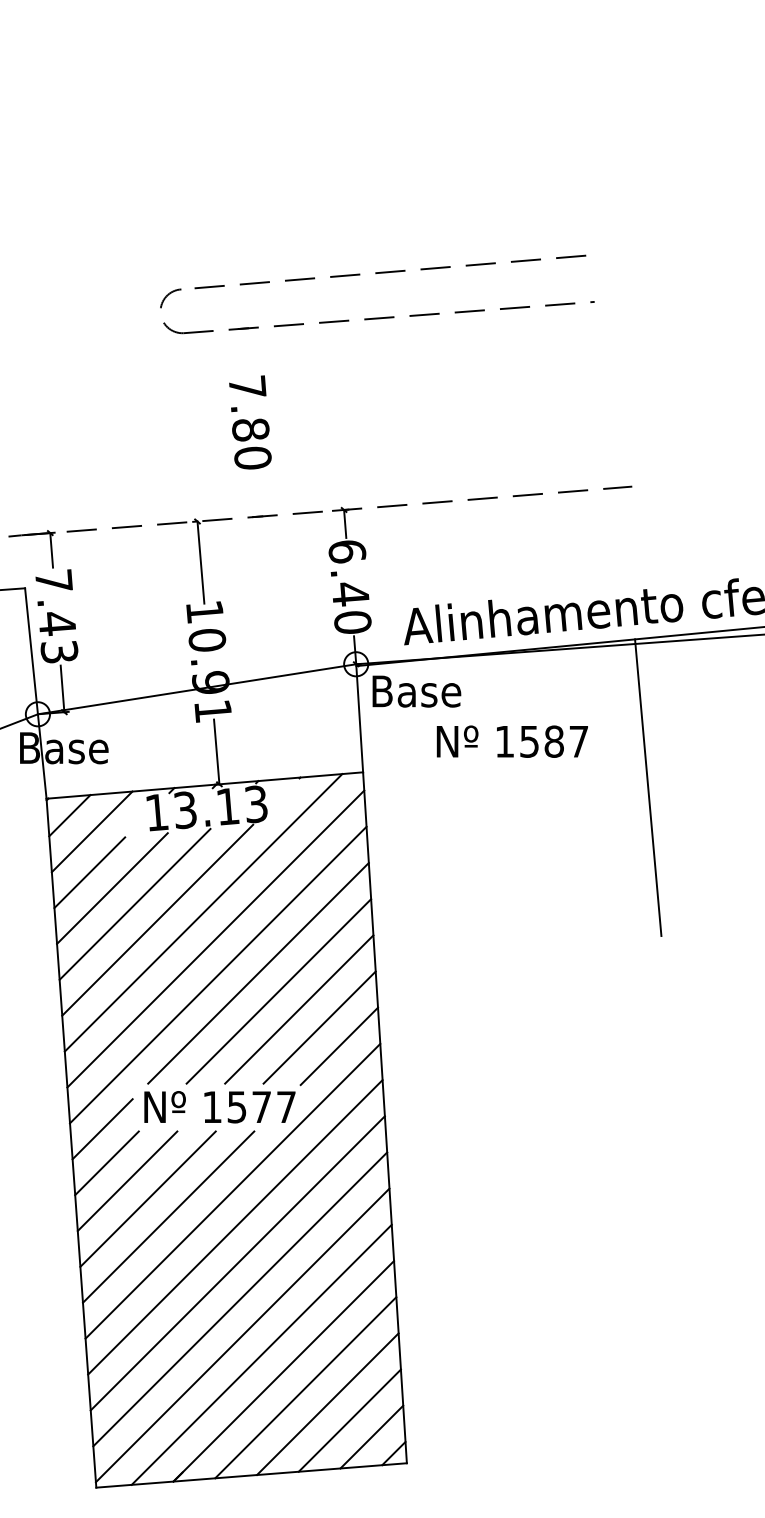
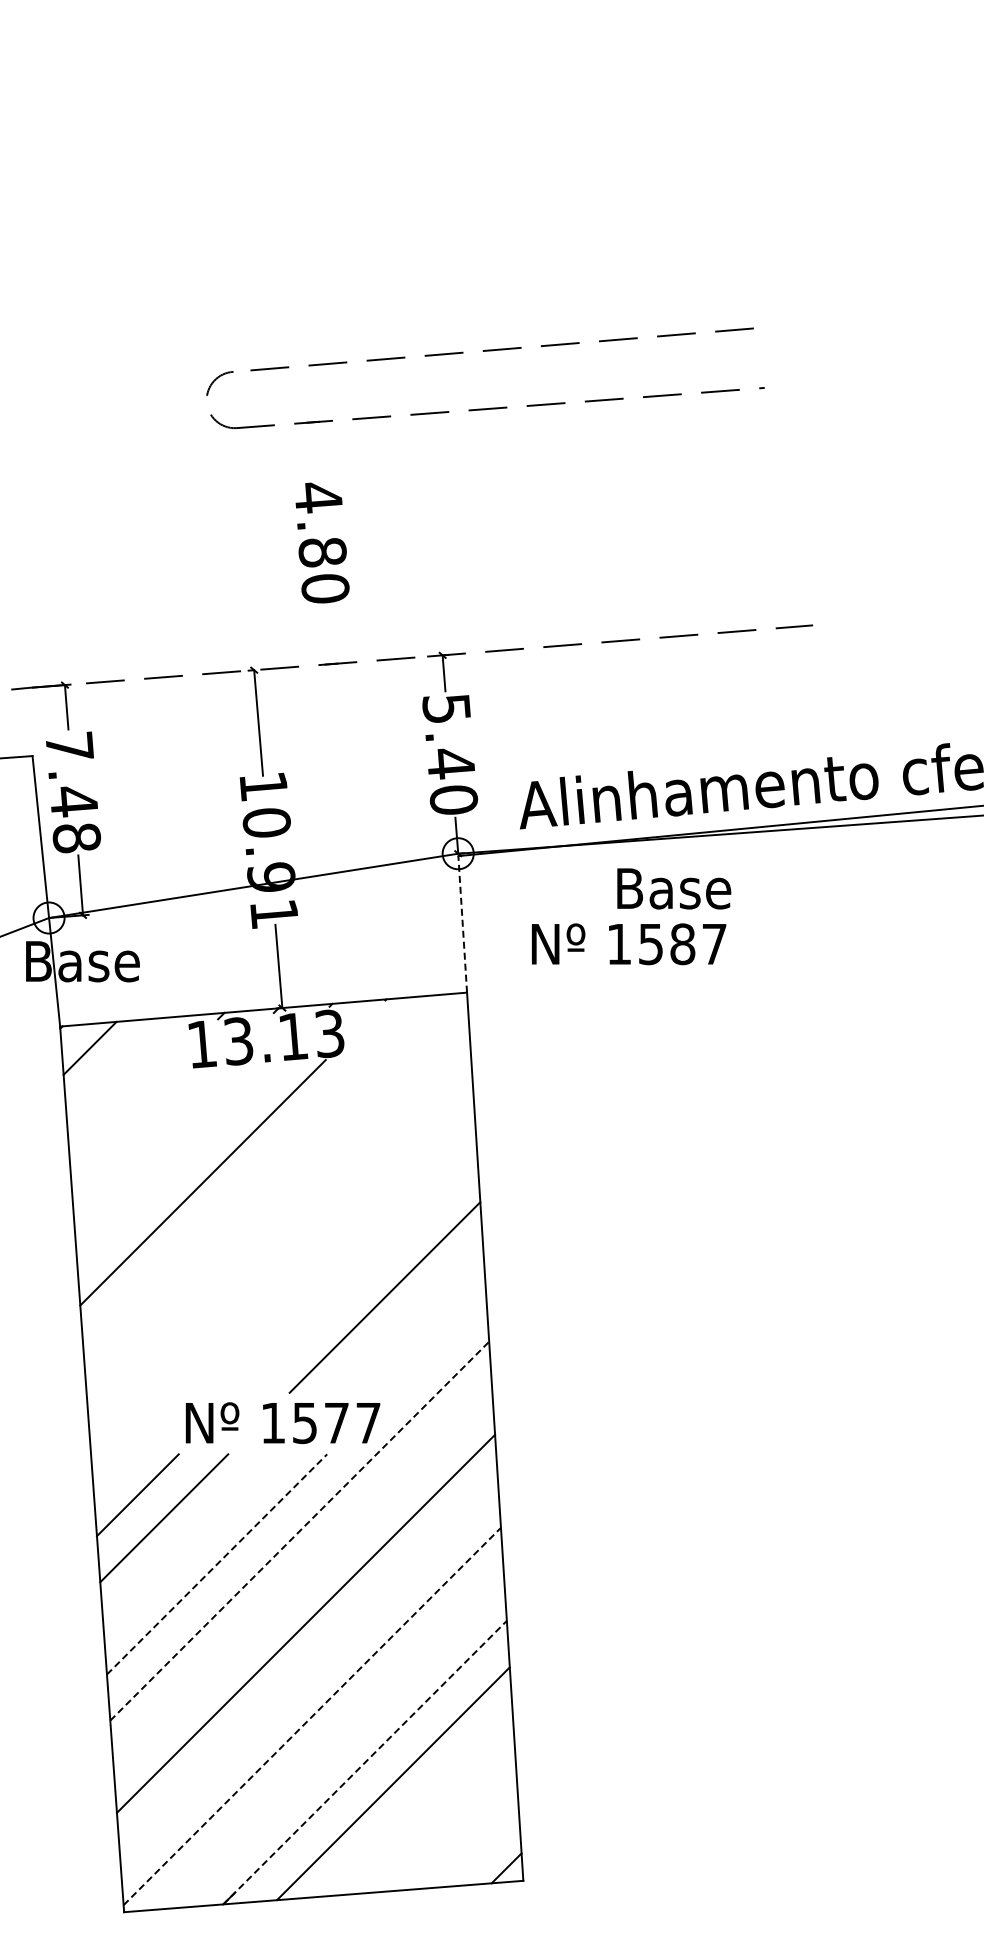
text: (247, 387) -> (318, 497), 7.80 -> 4.80
text: (347, 552) -> (446, 709), 6.40 -> 5.40
text: (59, 652) -> (76, 838), 7.43 -> 7.48
text: (417, 691) -> (674, 888), moved
line: (359, 718) -> (462, 923), solid -> dashed
text: (512, 741) -> (629, 944), moved
line: (648, 787) -> (833, 1012), removed
line: (91, 832) -> (118, 1069), removed
line: (89, 872) -> (115, 1121), removed
line: (112, 888) -> (144, 1141), removed
line: (134, 904) -> (173, 1162), removed
line: (203, 912) -> (261, 1172), removed
line: (215, 938) -> (277, 1206), removed
line: (258, 972) -> (332, 1250), removed
line: (217, 974) -> (280, 1252), removed
line: (278, 990) -> (358, 1273), removed
line: (319, 1027) -> (411, 1320), removed
line: (339, 1046) -> (436, 1344), removed
line: (102, 1129) -> (131, 1451), removed
line: (232, 1191) -> (299, 1531), solid -> dashed
line: (147, 1199) -> (190, 1541), removed
line: (168, 1217) -> (217, 1564), solid -> dashed
line: (235, 1227) -> (302, 1577), removed
line: (240, 1299) -> (309, 1670), removed
line: (242, 1335) -> (312, 1716), solid -> dashed
line: (261, 1354) -> (336, 1741), removed
line: (284, 1371) -> (365, 1762), solid -> dashed
line: (327, 1403) -> (421, 1804), removed
line: (349, 1420) -> (449, 1825), removed
line: (371, 1436) -> (478, 1846), removed

